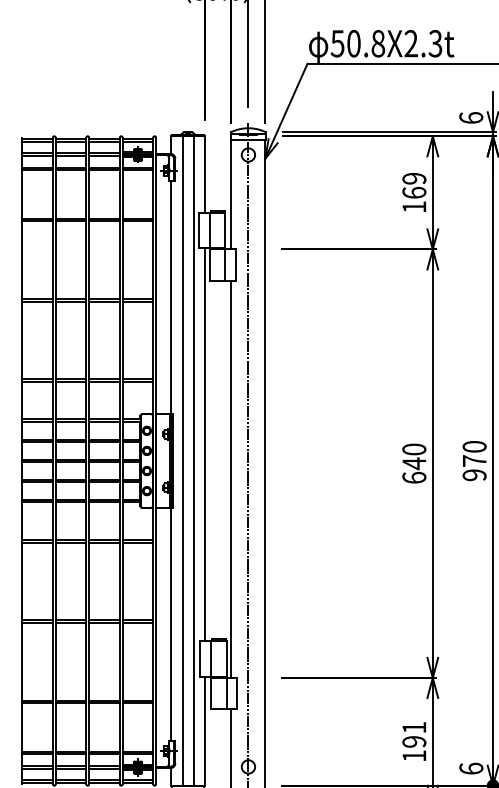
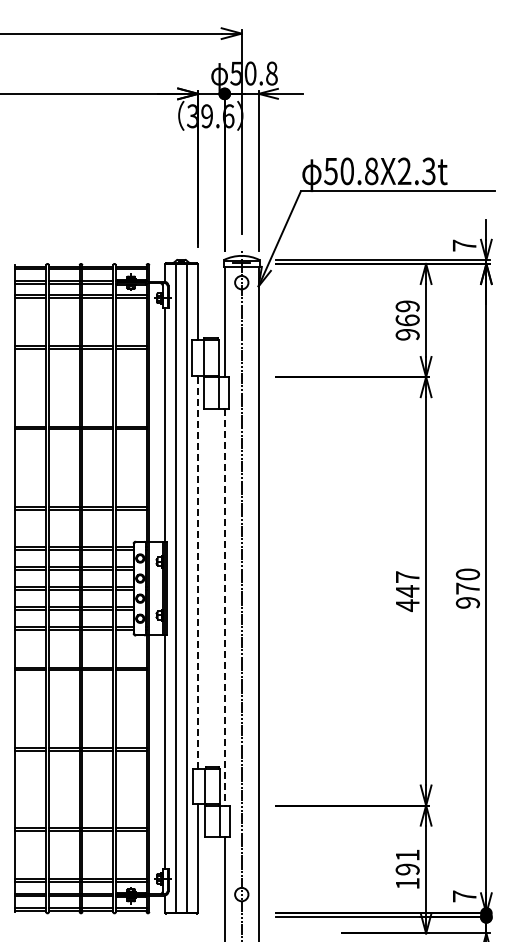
text: (471, 117) -> (464, 245), 6 -> 7
text: (414, 206) -> (407, 334), 169 -> 969
line: (205, 443) -> (198, 571), solid -> dashed
text: (414, 463) -> (407, 591), 640 -> 447
line: (231, 479) -> (224, 607), solid -> dashed
text: (471, 768) -> (464, 896), 6 -> 7

